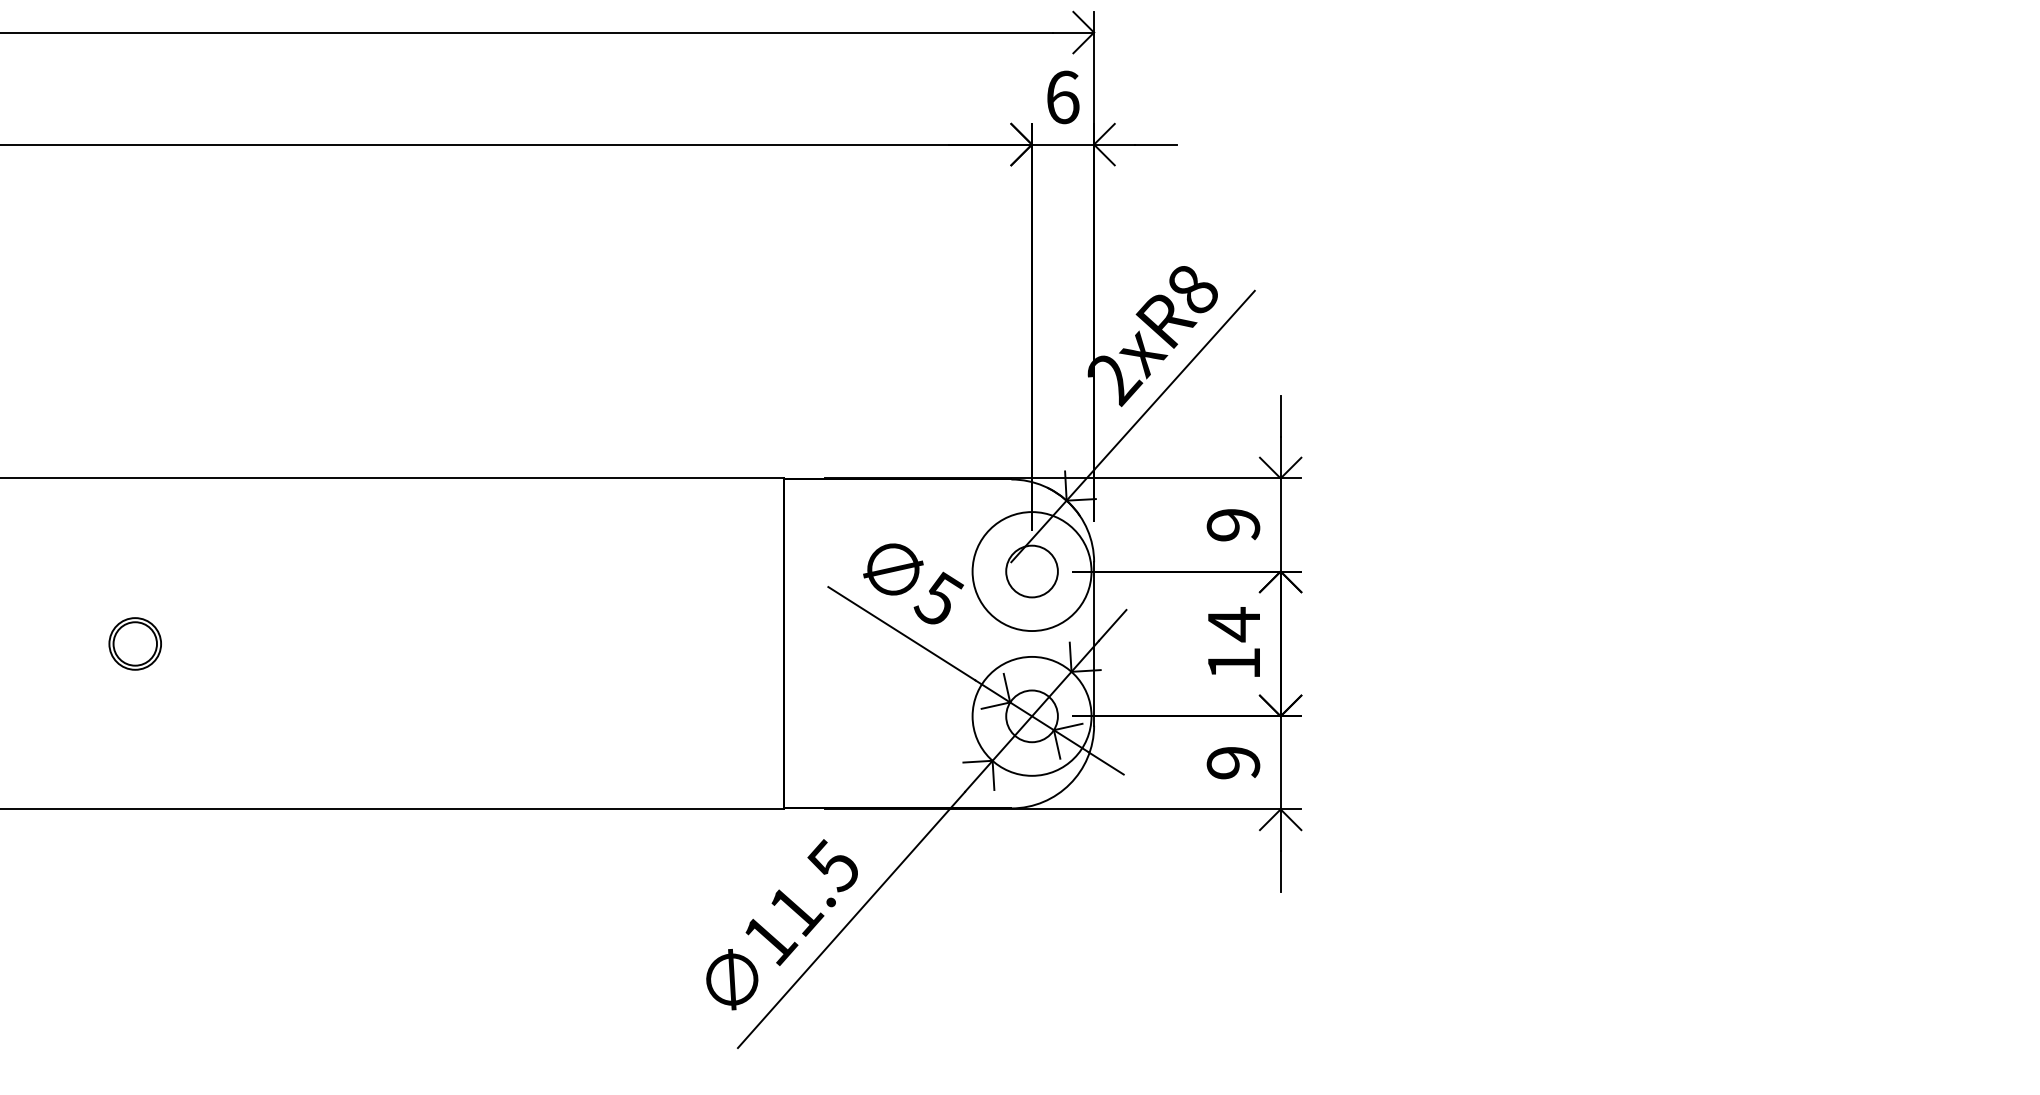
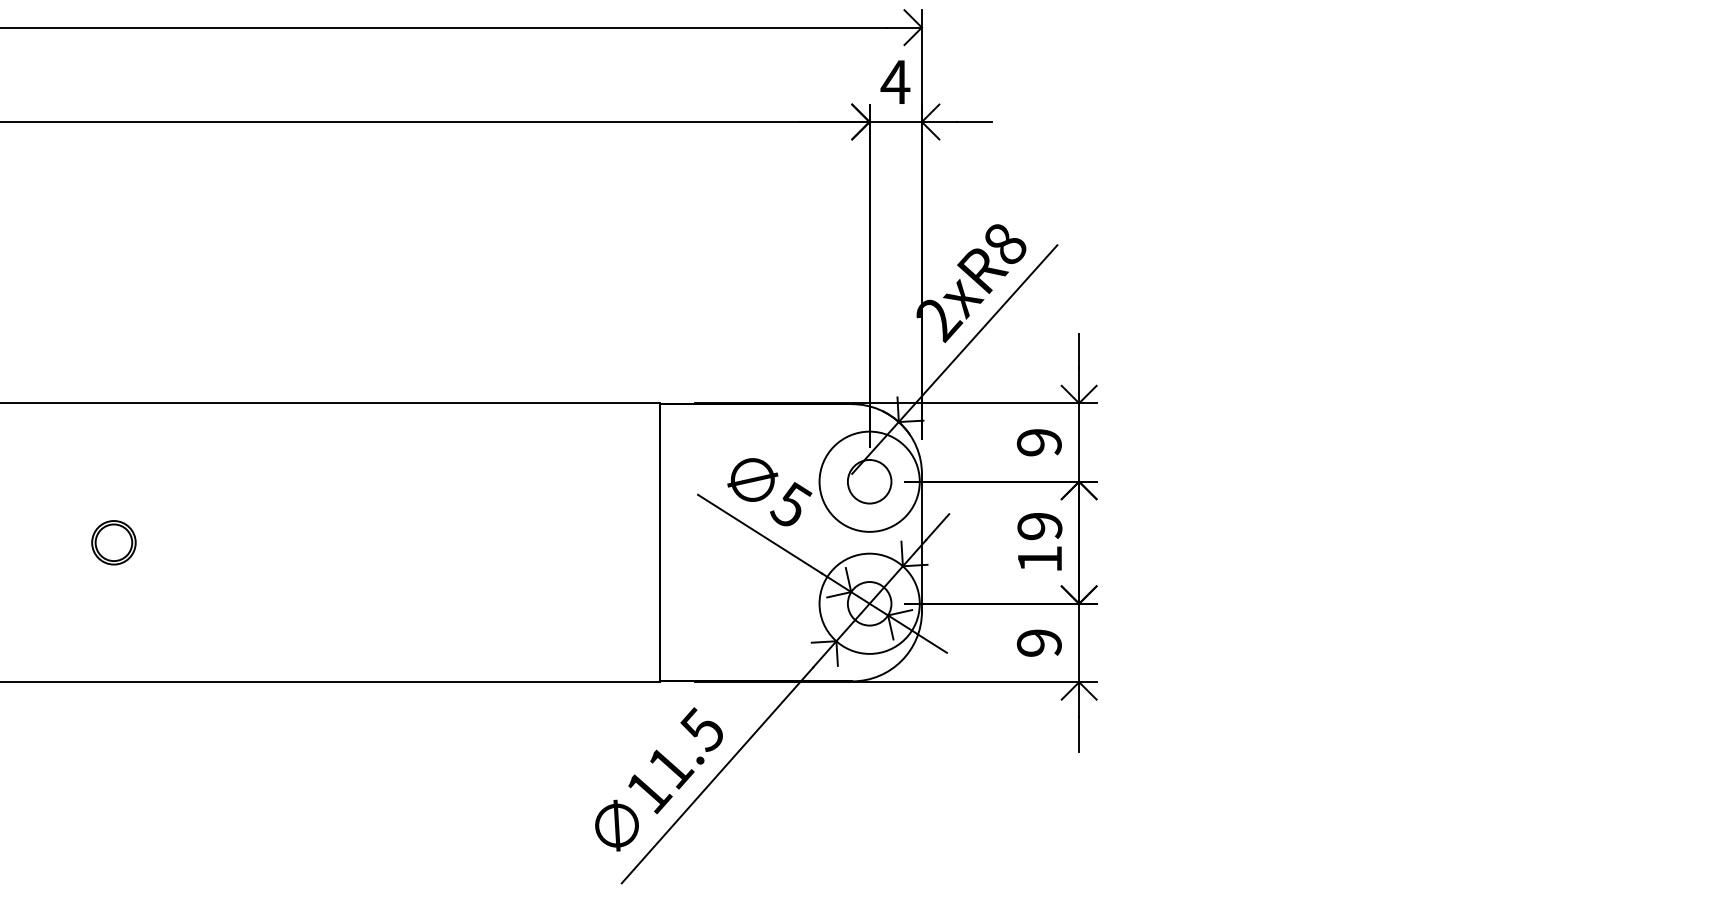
text: (1062, 97) -> (895, 82), 6 -> 4
text: (1233, 624) -> (1039, 526), 14 -> 19

